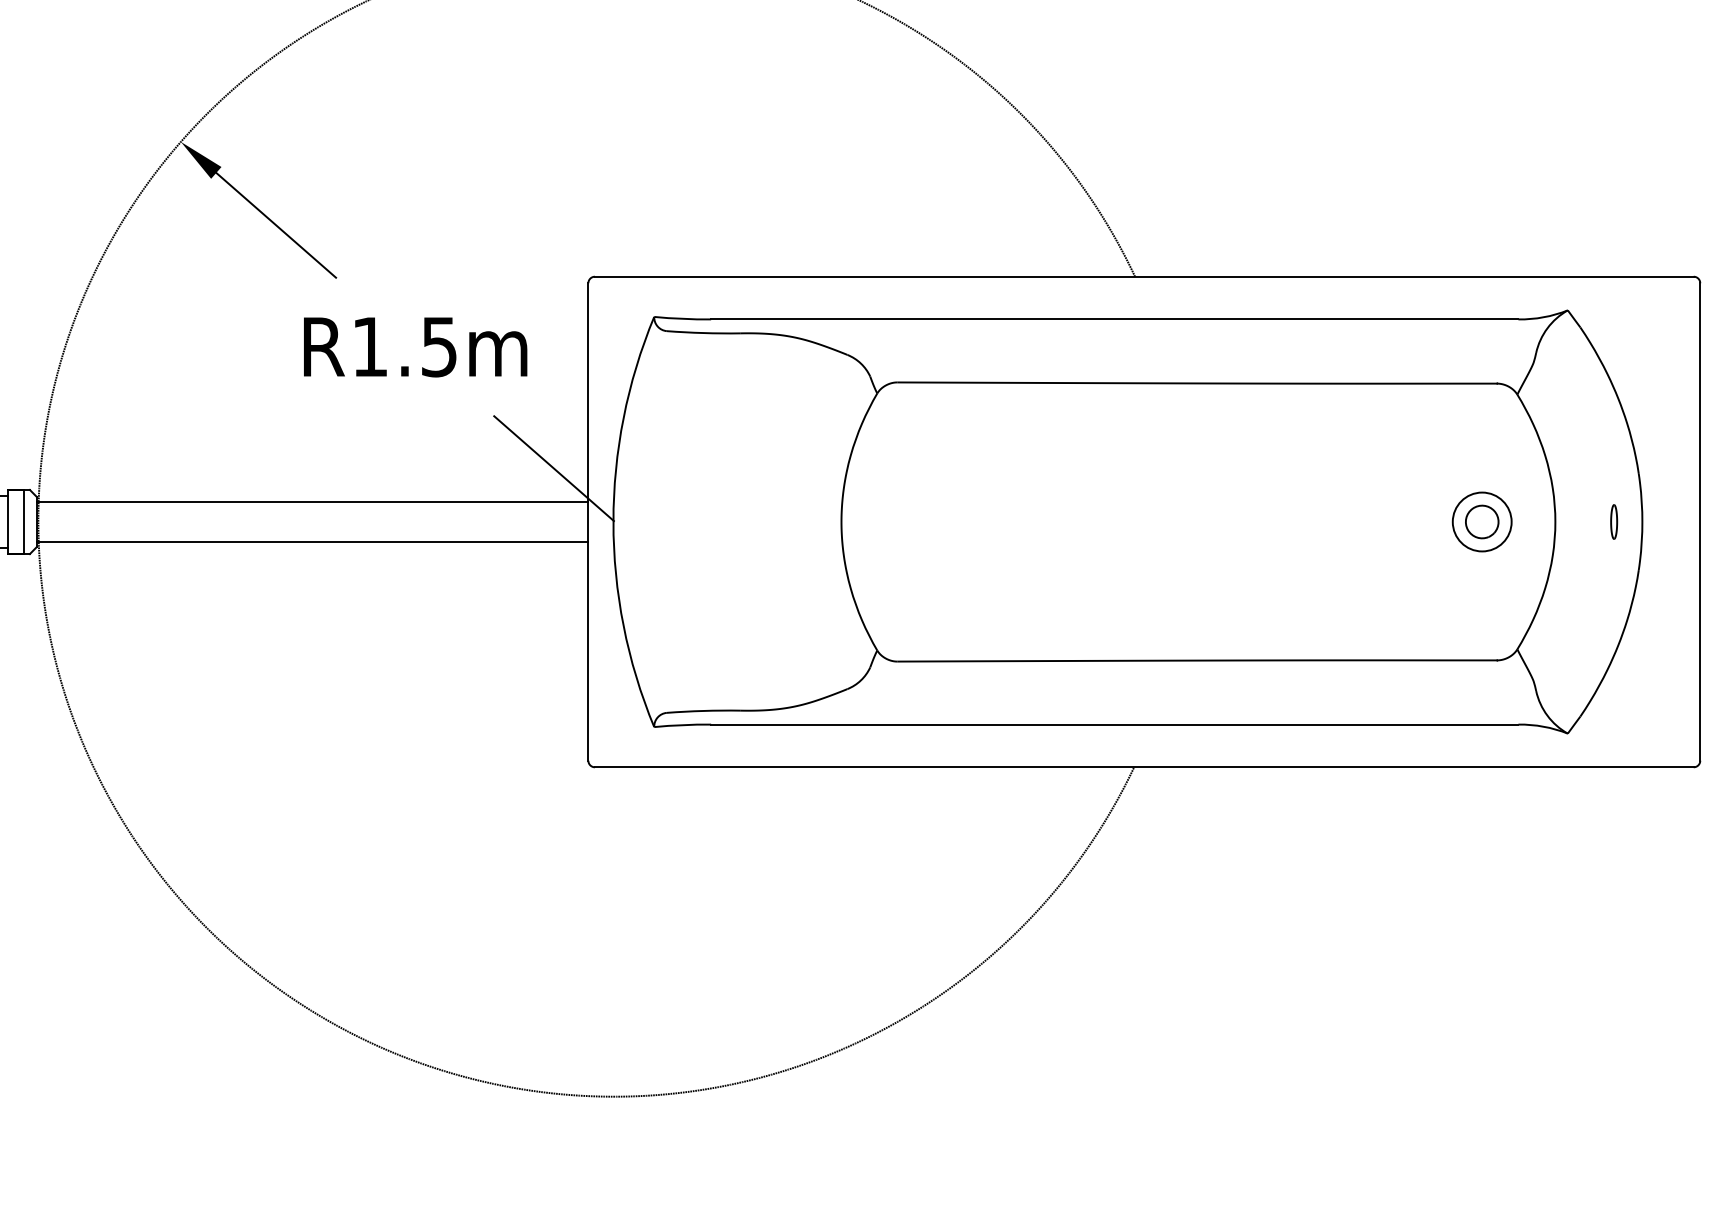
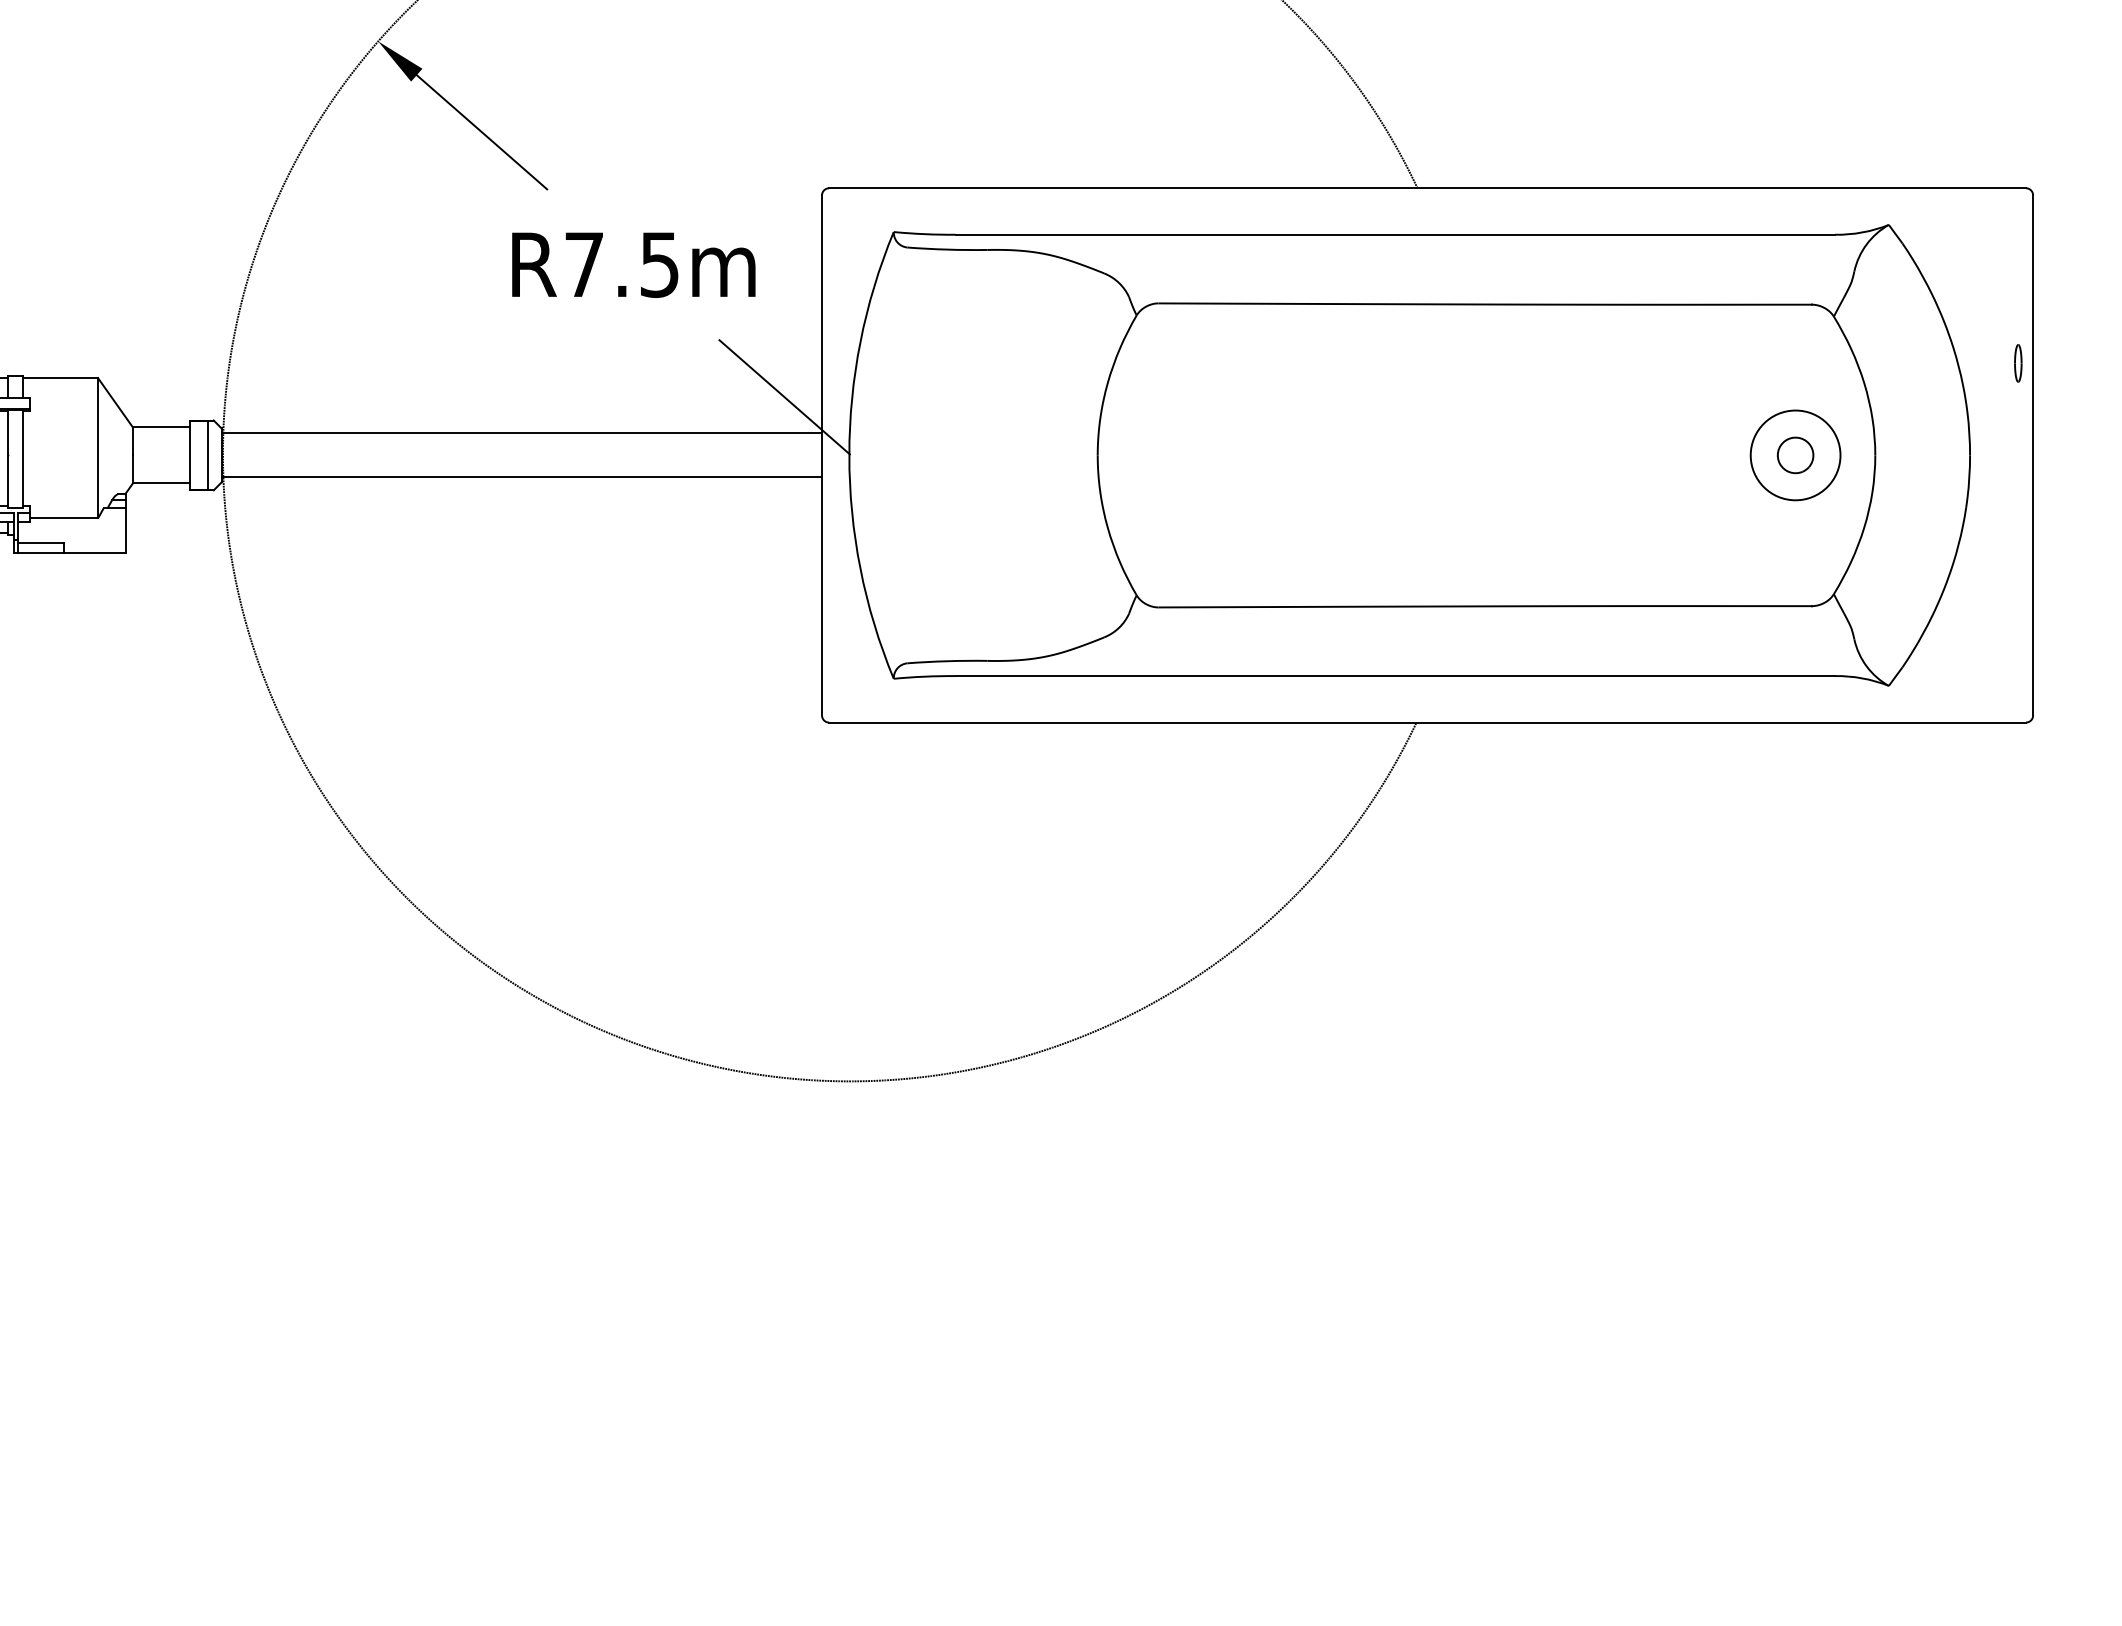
text: (369, 346) -> (583, 264), R1.5m -> R7.5m
circle: (1482, 522) -> (1795, 455), size x1.4
part: (1614, 522) -> (2018, 363), moved

